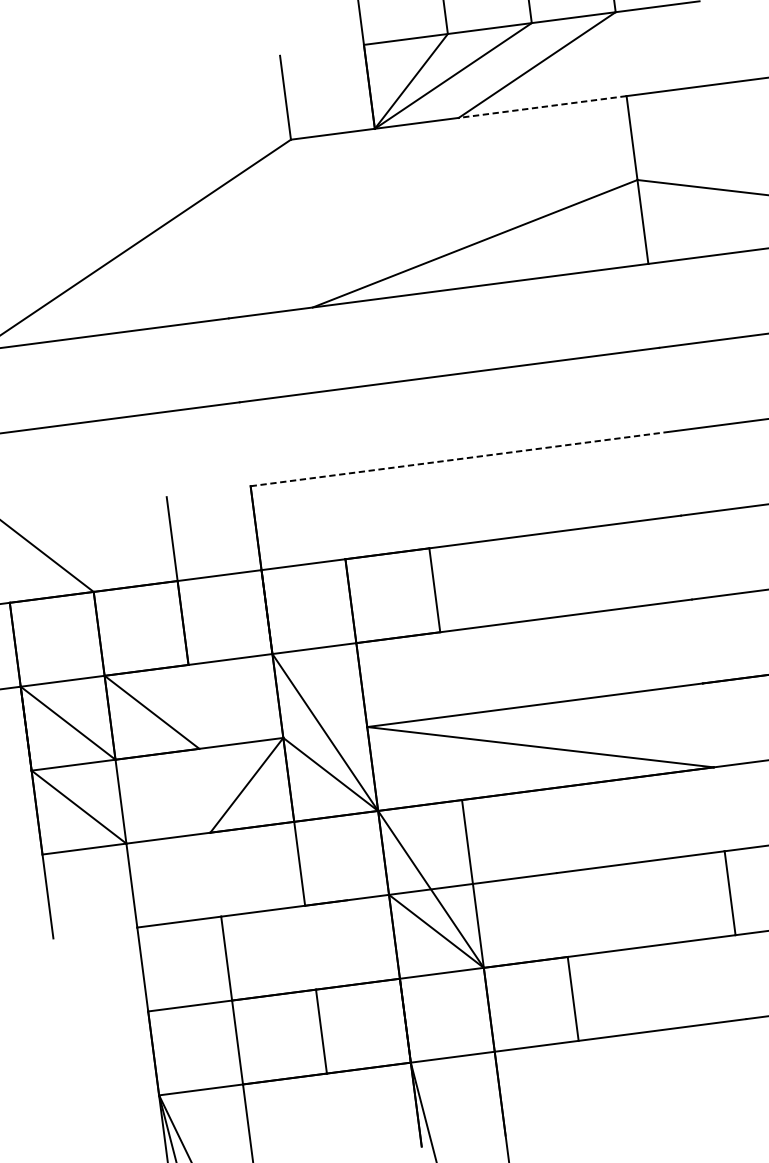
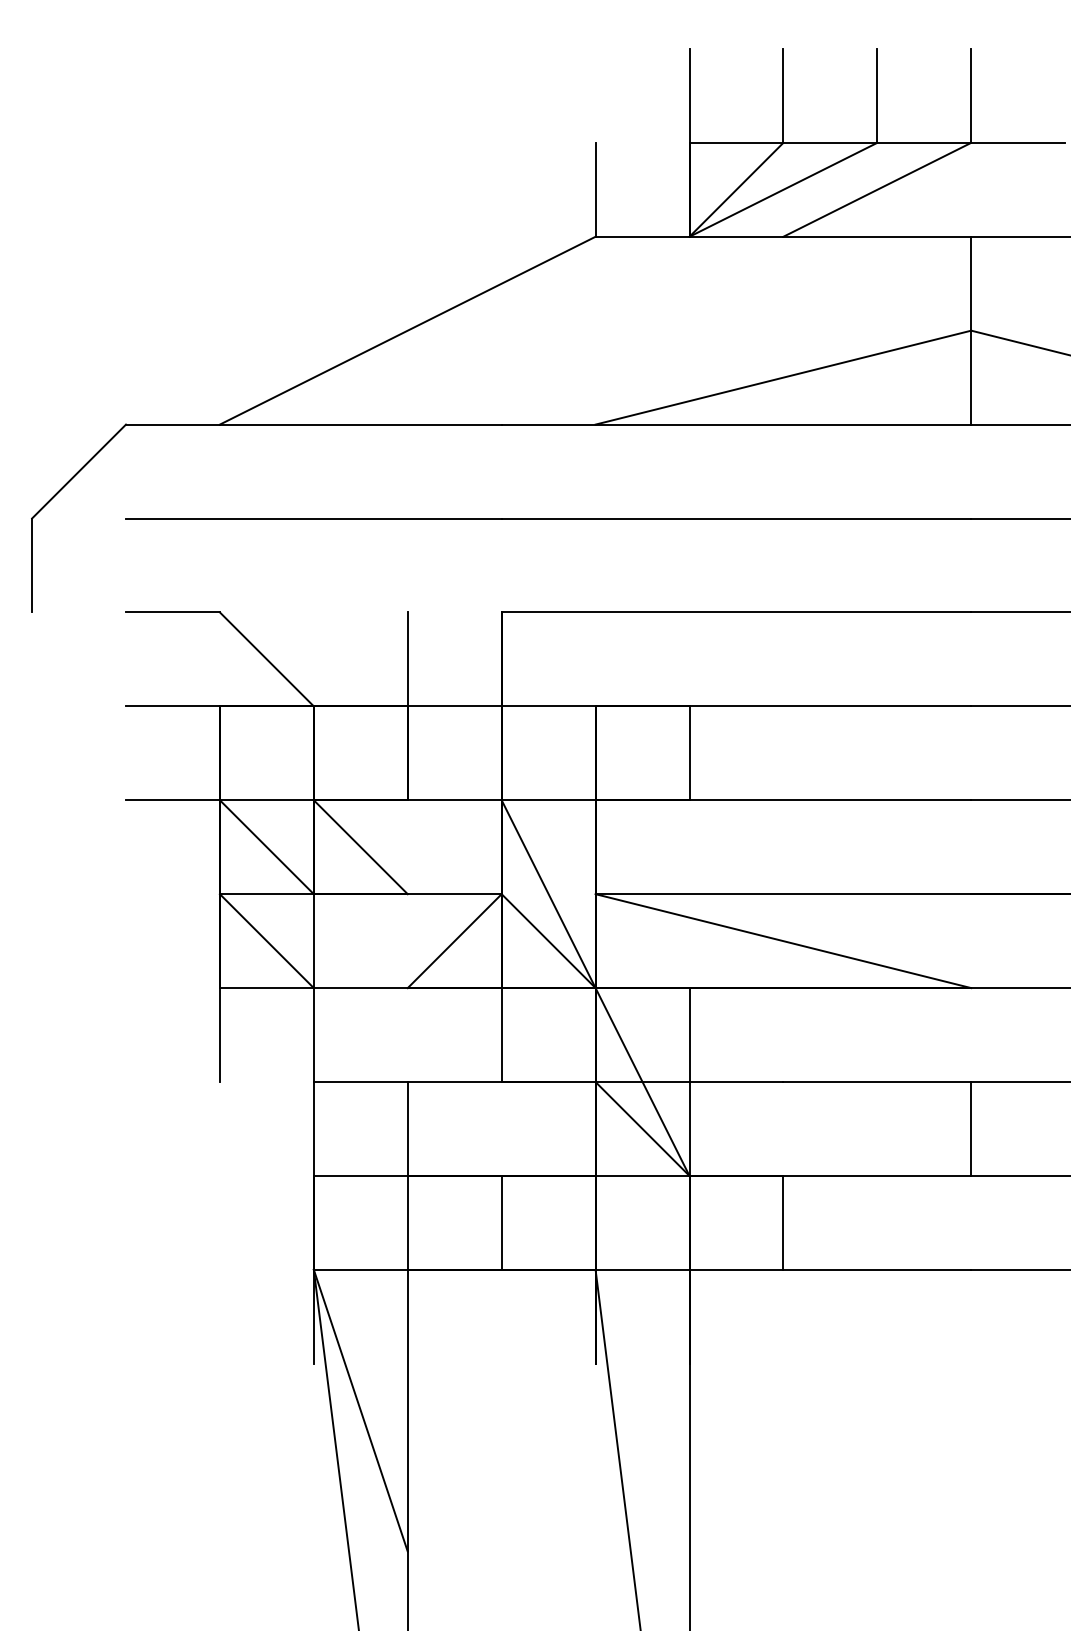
line: (542, 106) -> (877, 236), dashed -> solid
line: (460, 459) -> (736, 612), dashed -> solid

